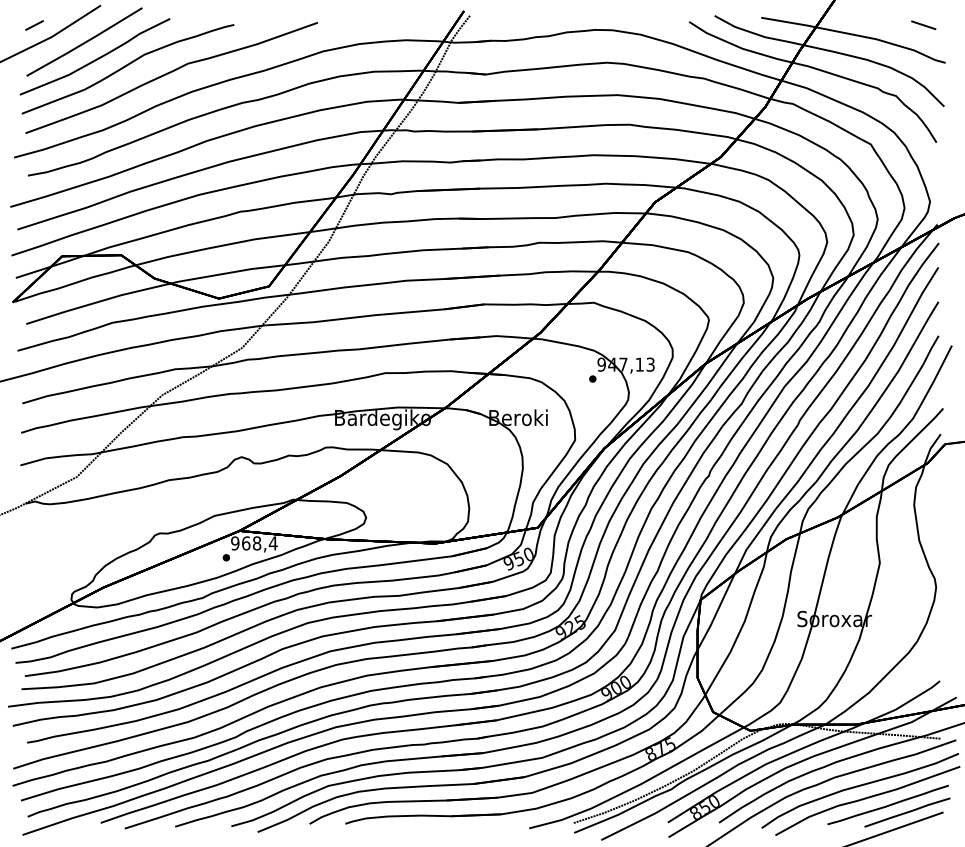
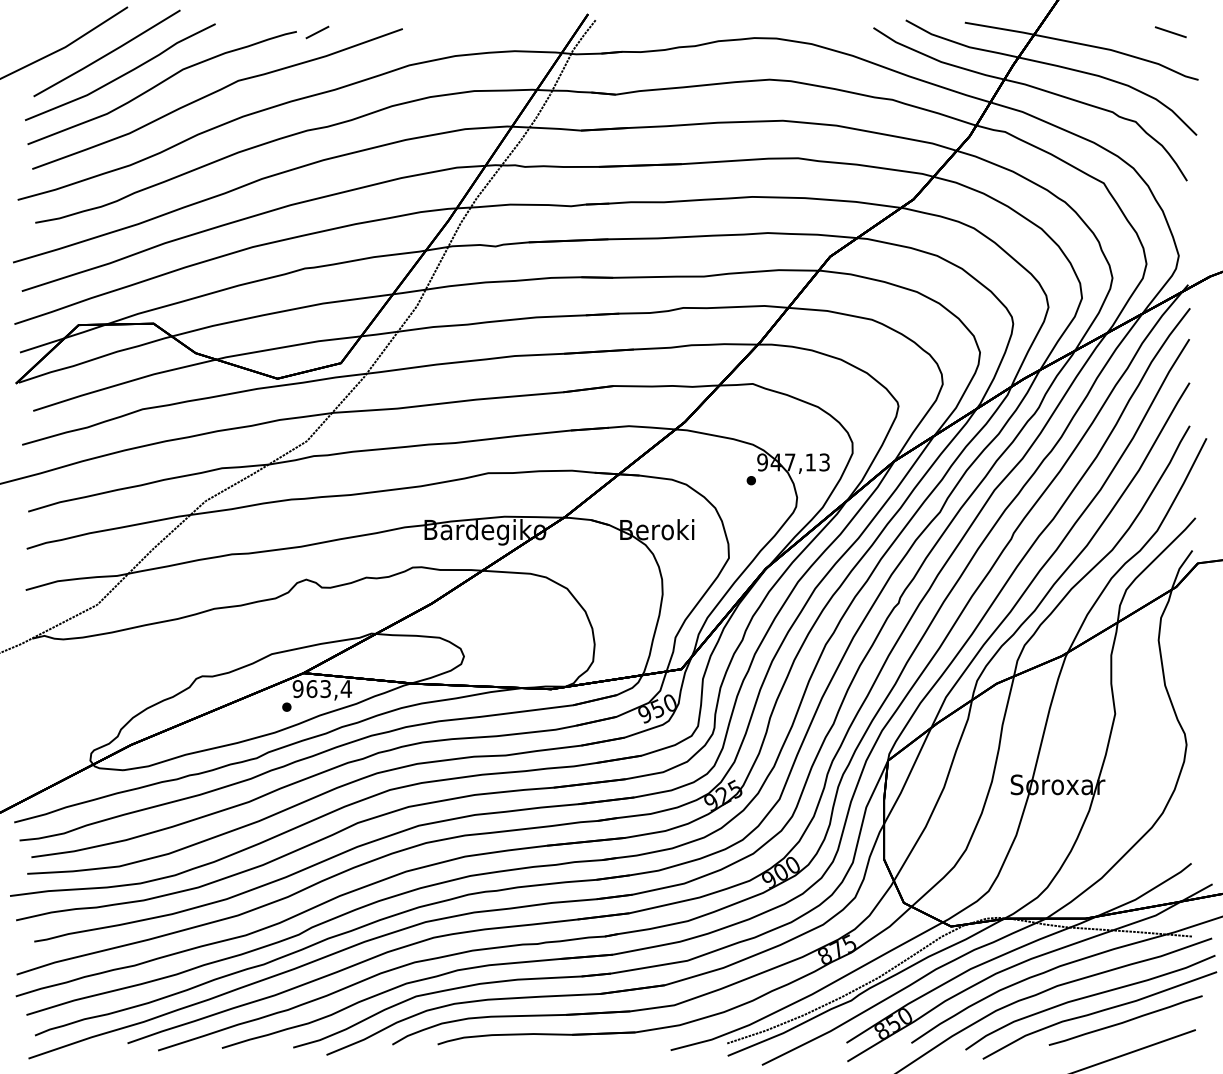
line: (34, 25) -> (317, 32), moved
text: (256, 543) -> (325, 689), 968,4 -> 963,4
line: (907, 812) -> (1150, 1030), removed

